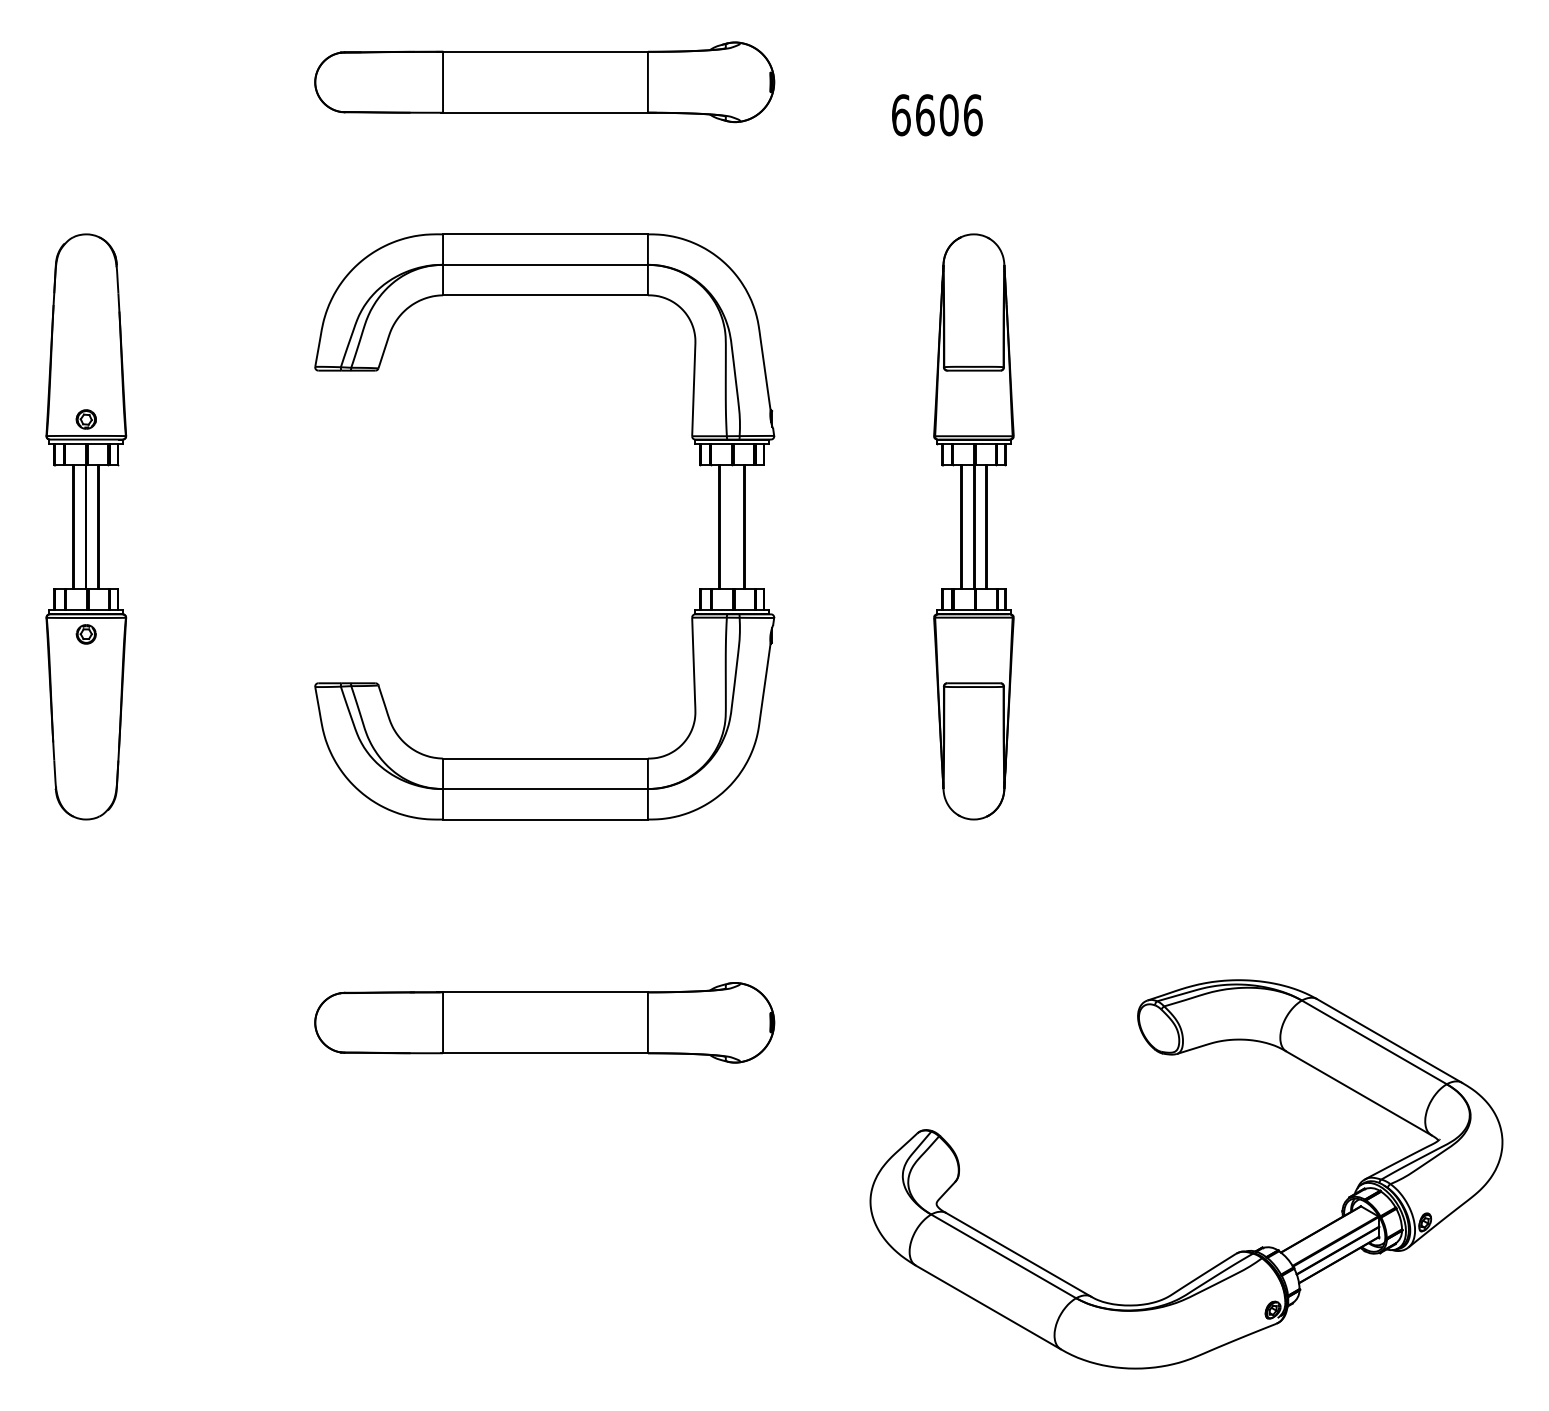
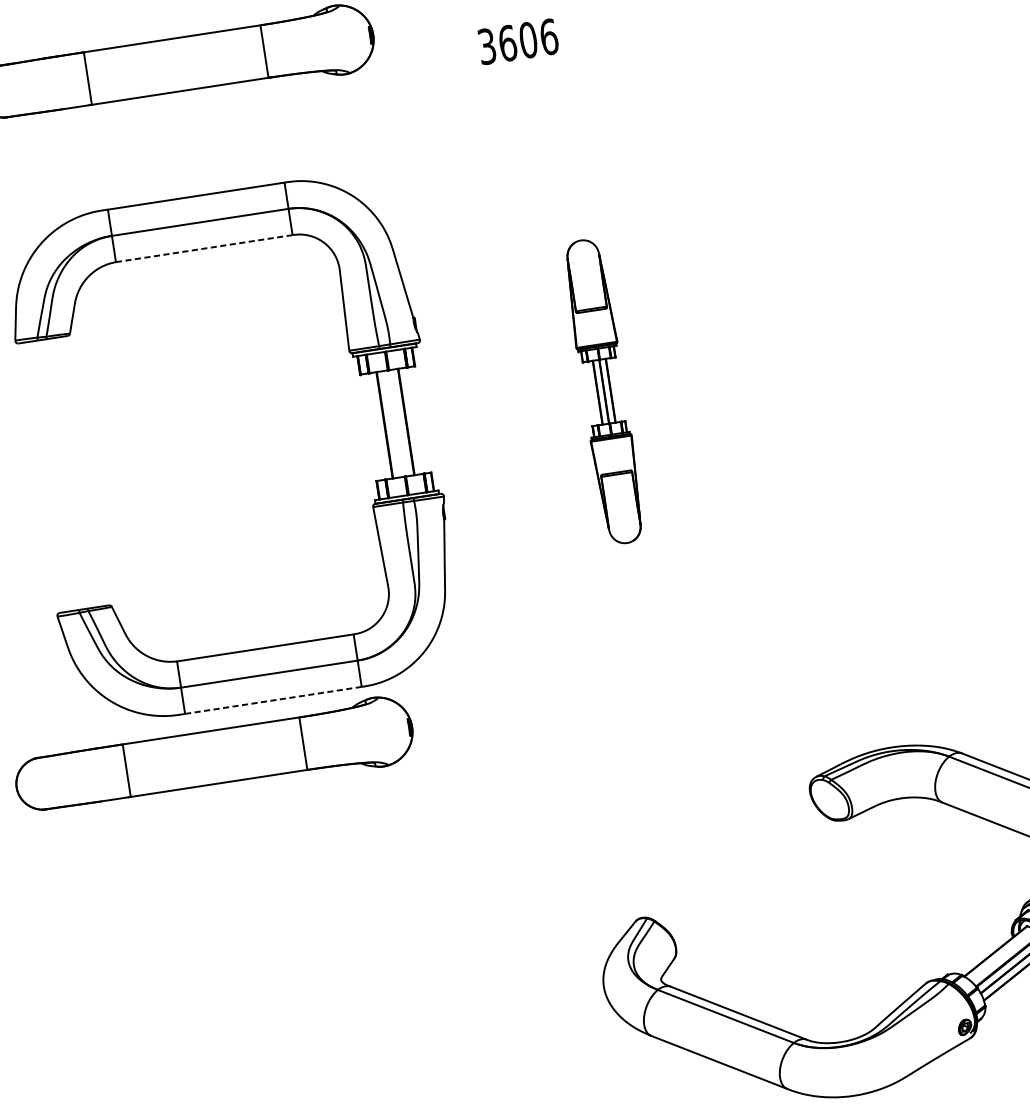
text: (901, 115) -> (487, 46), 6606 -> 3606
line: (545, 295) -> (204, 248), solid -> dashed
part: (973, 526) -> (603, 391), size x0.6
line: (545, 819) -> (273, 700), solid -> dashed
part: (544, 1022) -> (214, 757), moved

